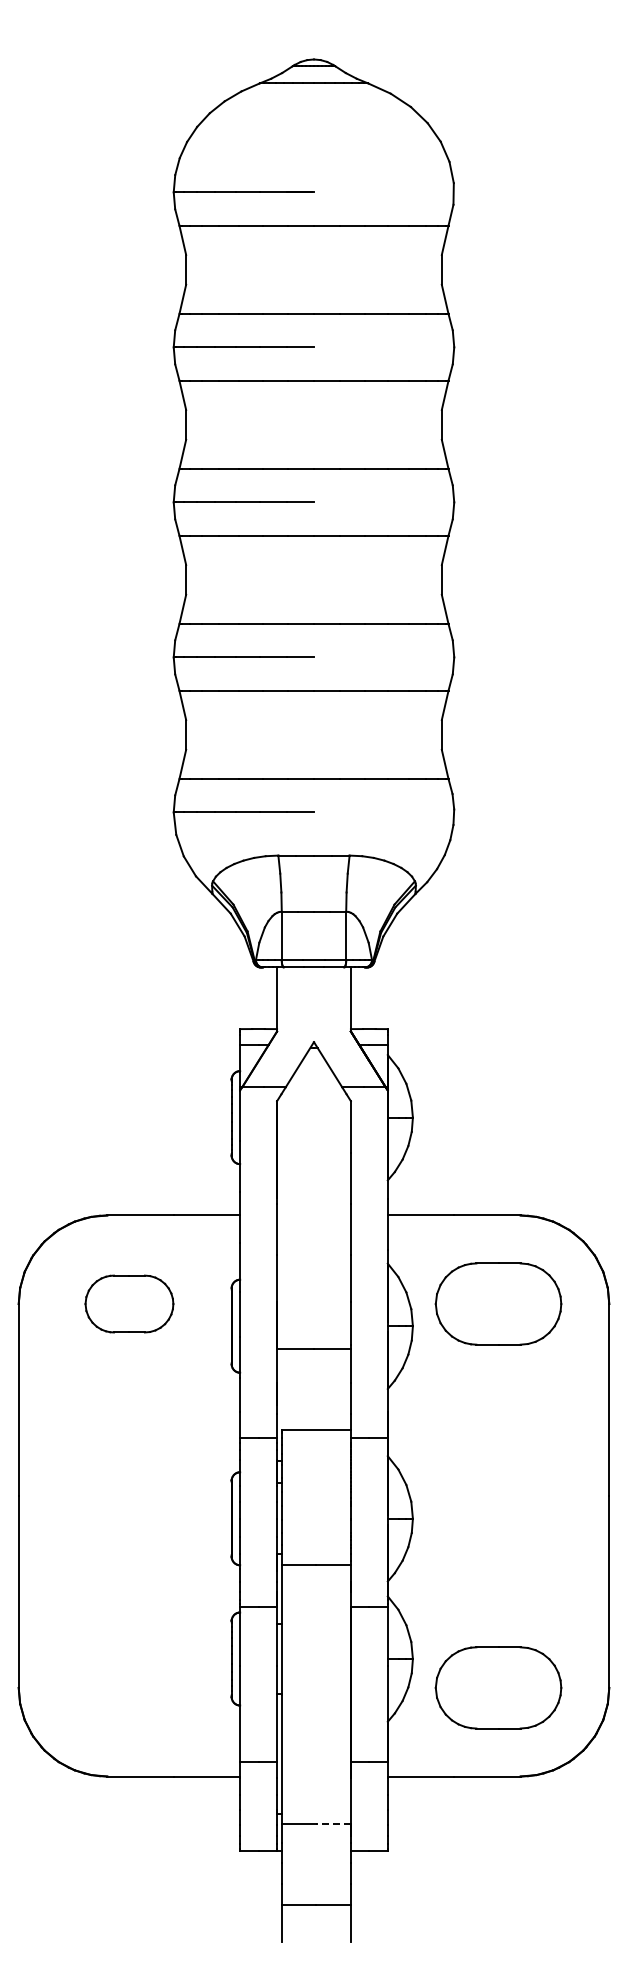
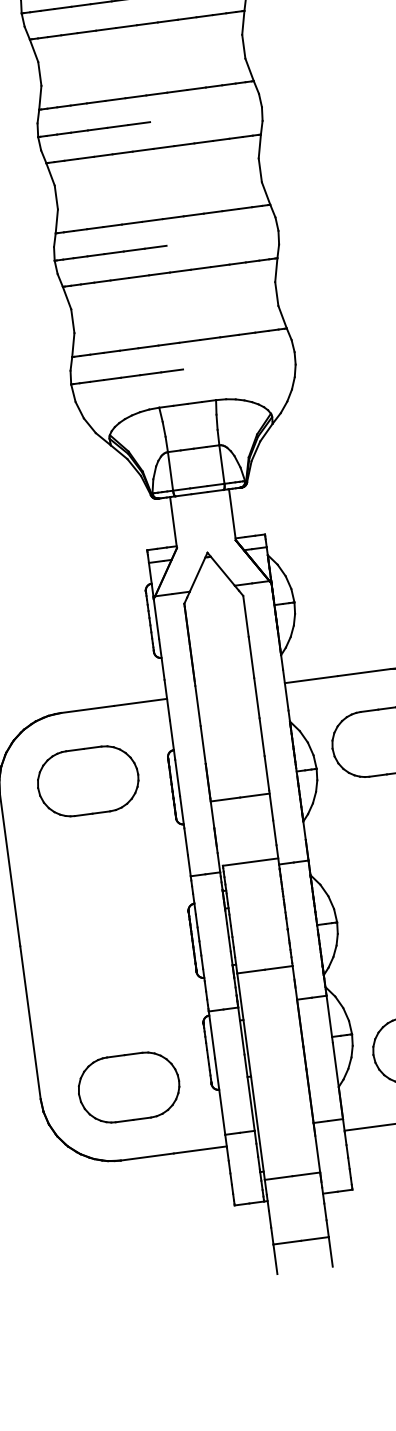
part: (129, 1303) -> (88, 780), size x1.43
part: (129, 1687) -> (129, 1087), added
line: (333, 1823) -> (306, 1173), dashed -> solid

